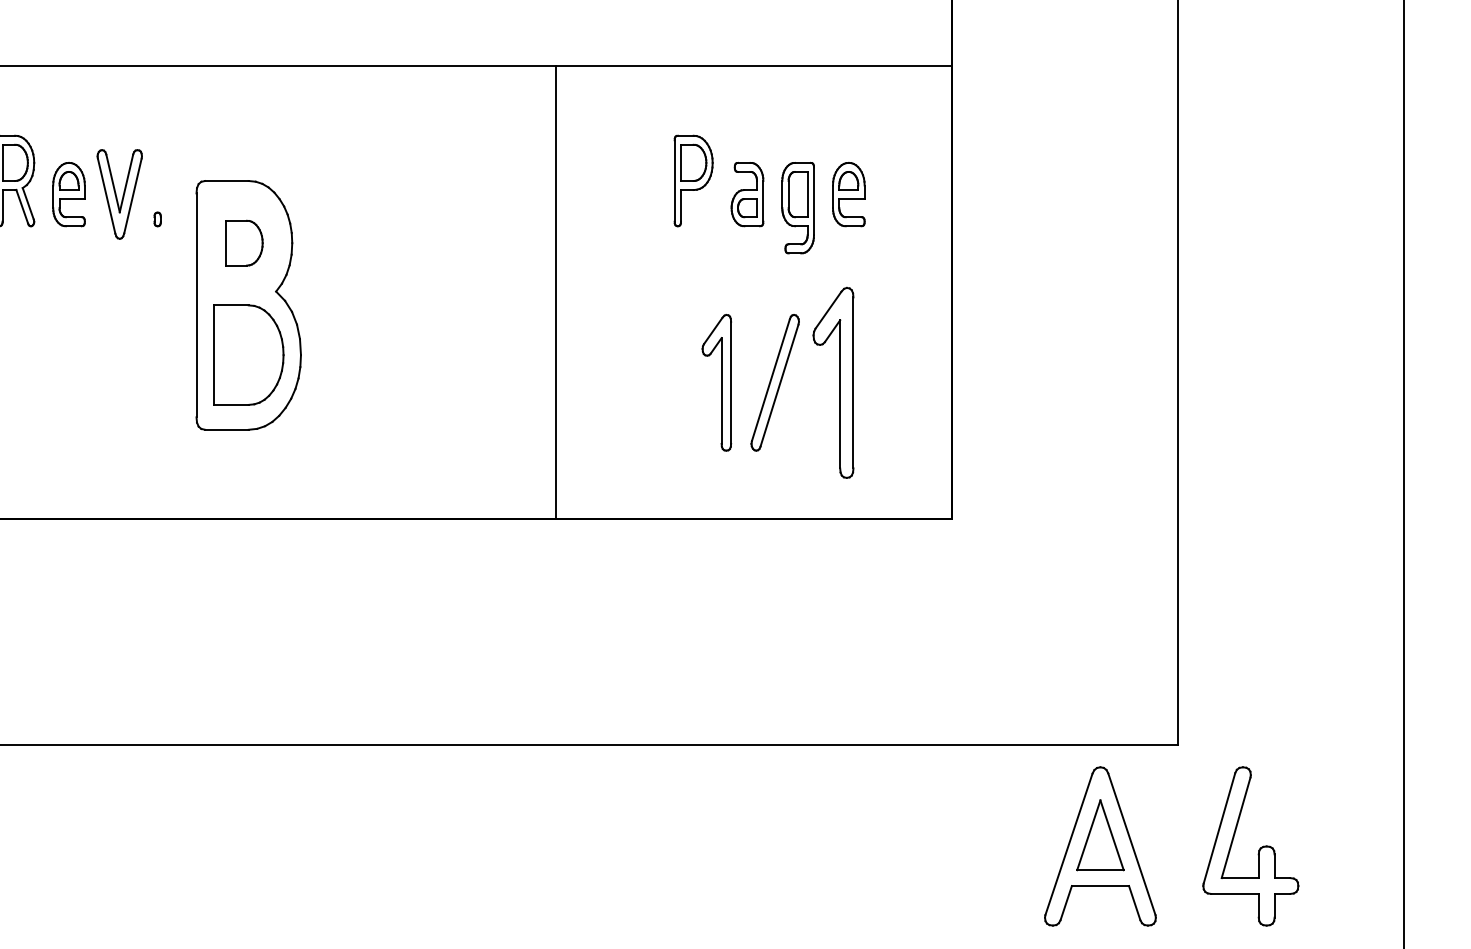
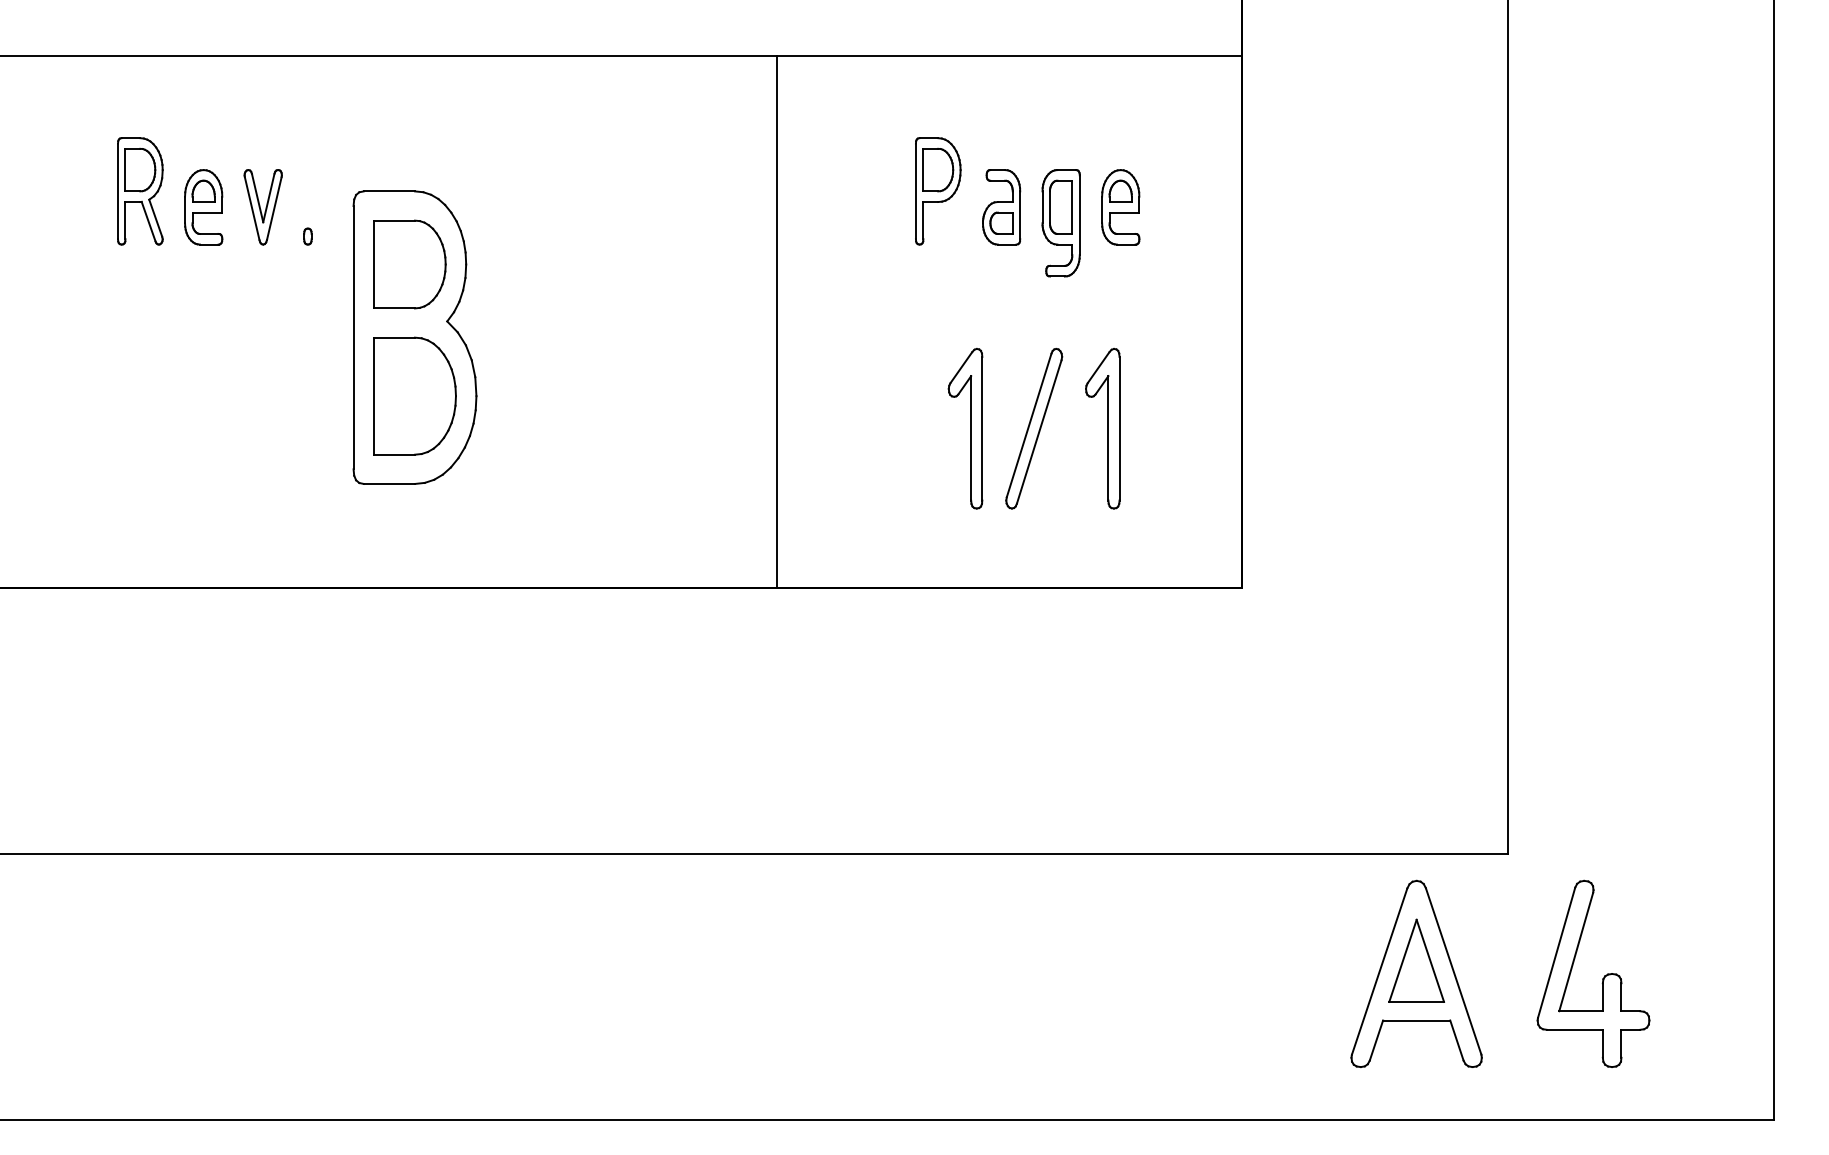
part: (119, 194) -> (262, 207), size x0.71
part: (244, 243) -> (409, 264), size x1.67
part: (833, 382) -> (1102, 428), size x0.71

